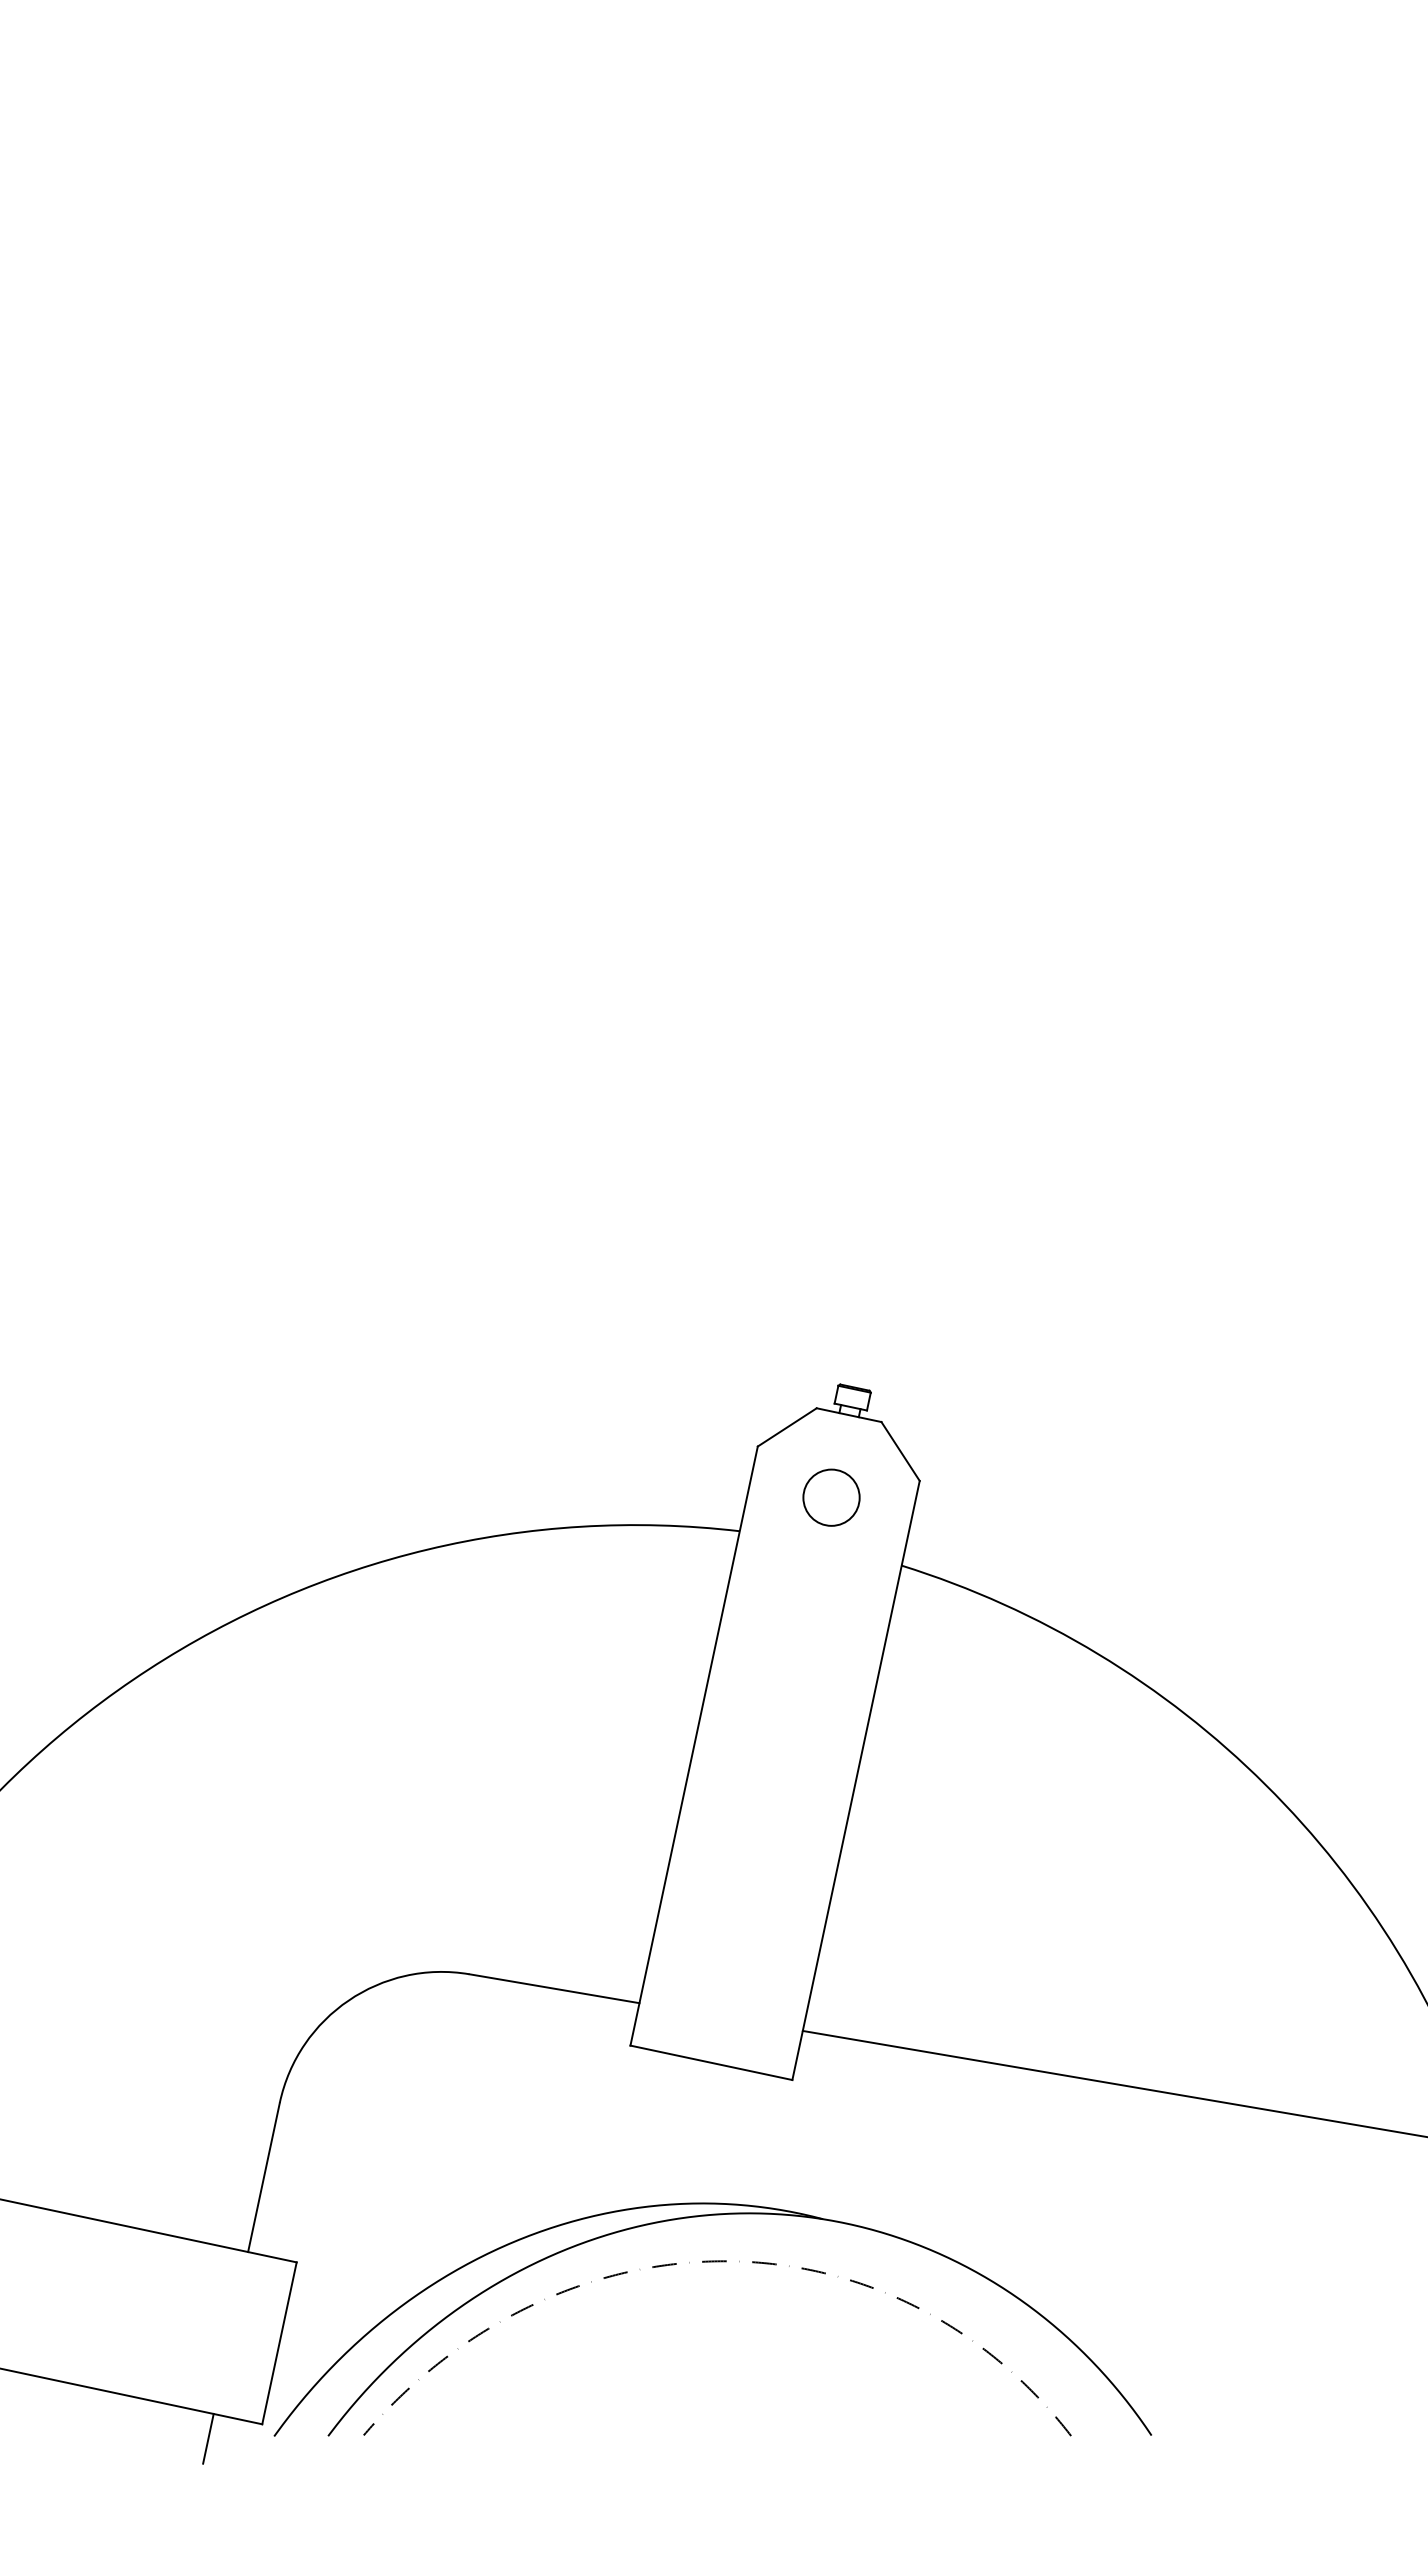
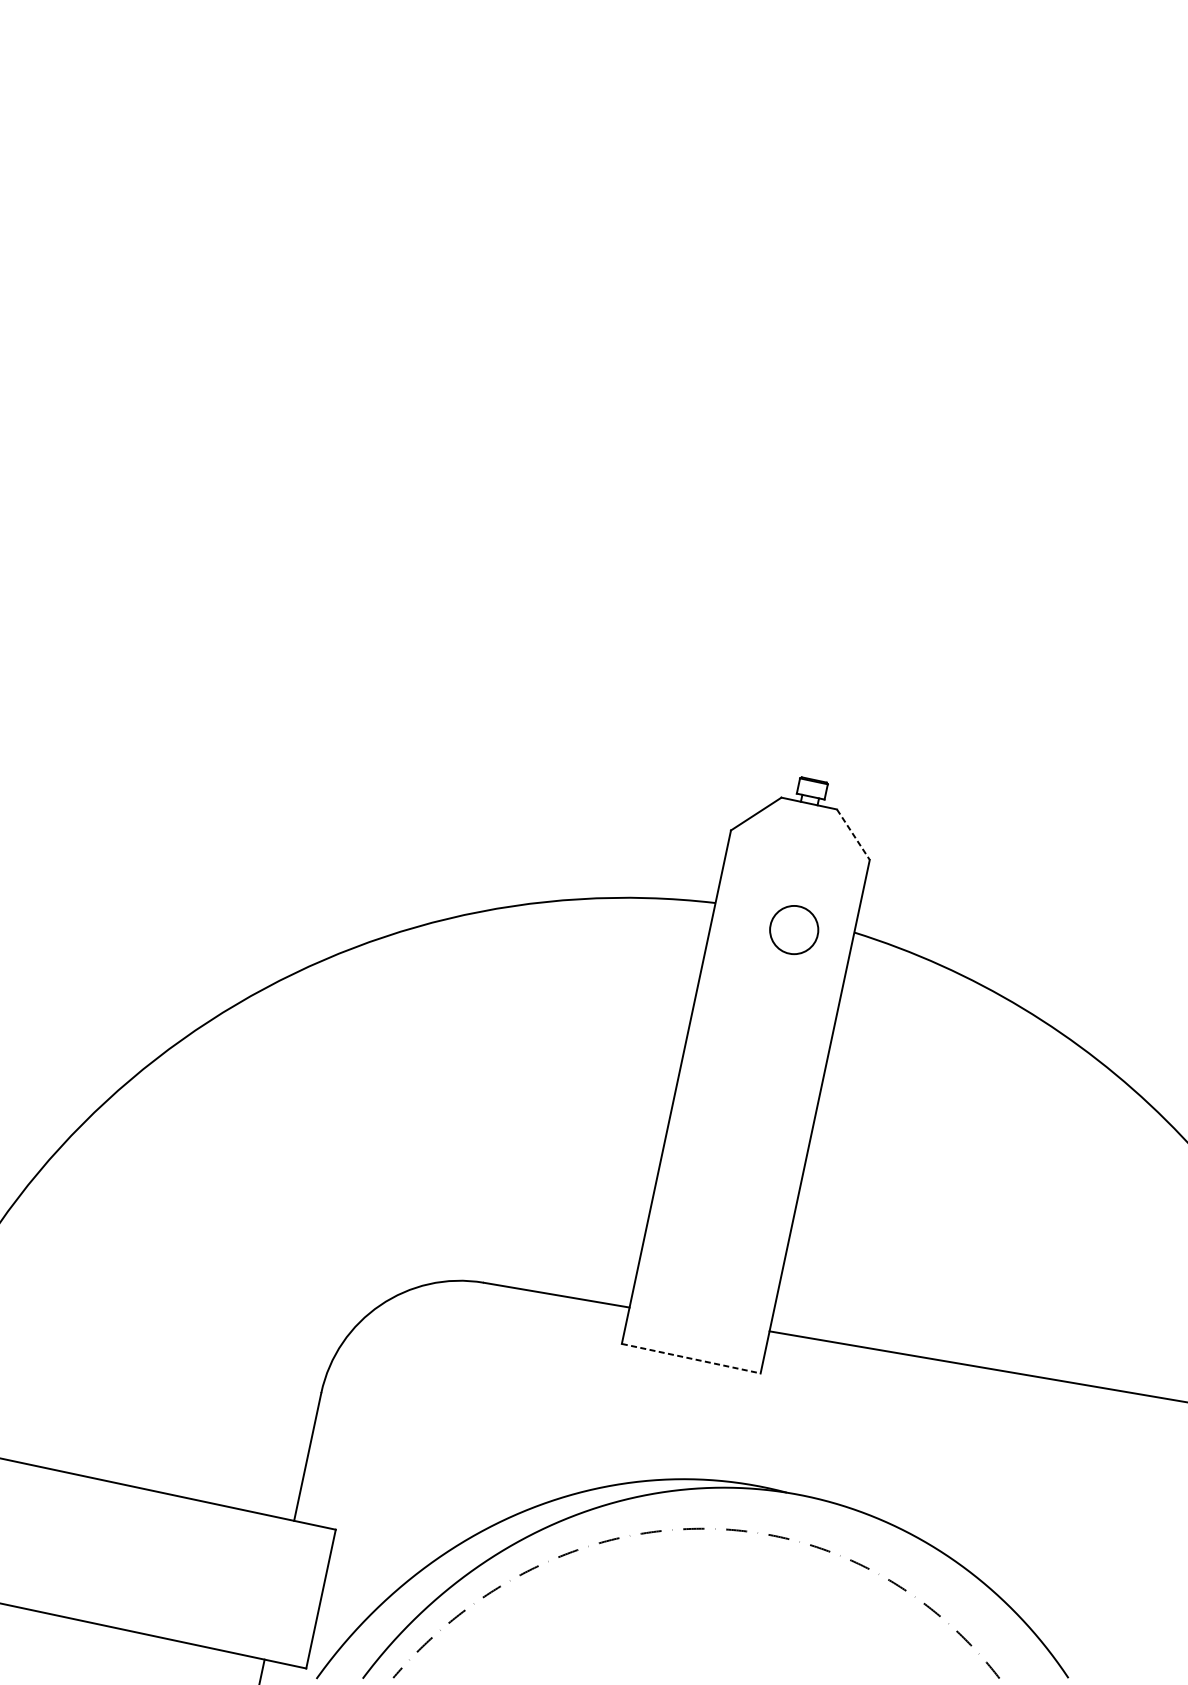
line: (900, 1451) -> (853, 834), solid -> dashed
circle: (831, 1497) -> (794, 929), moved
line: (711, 2062) -> (691, 1358), solid -> dashed

